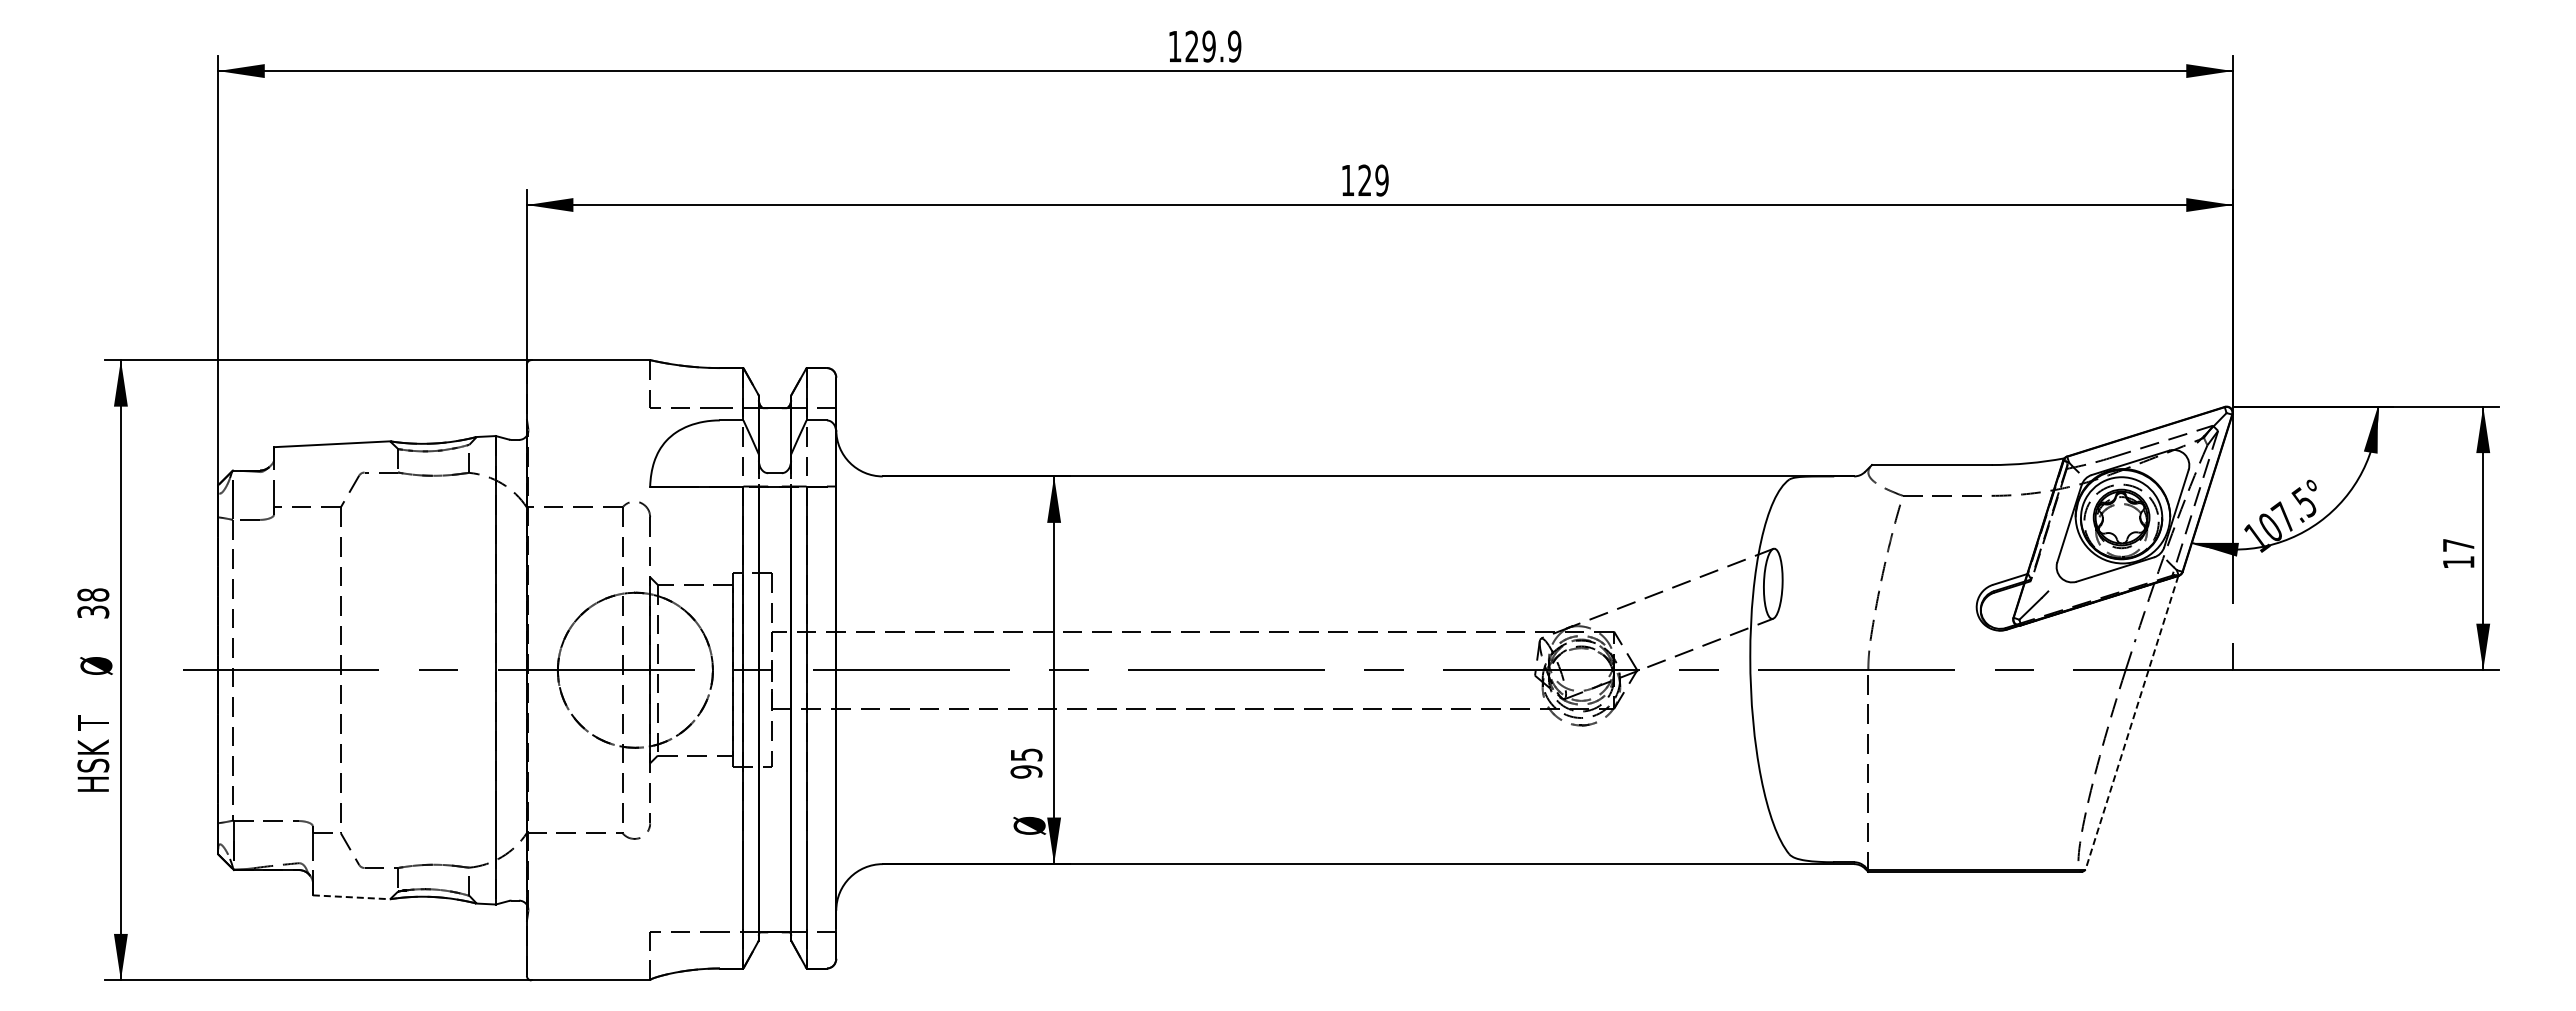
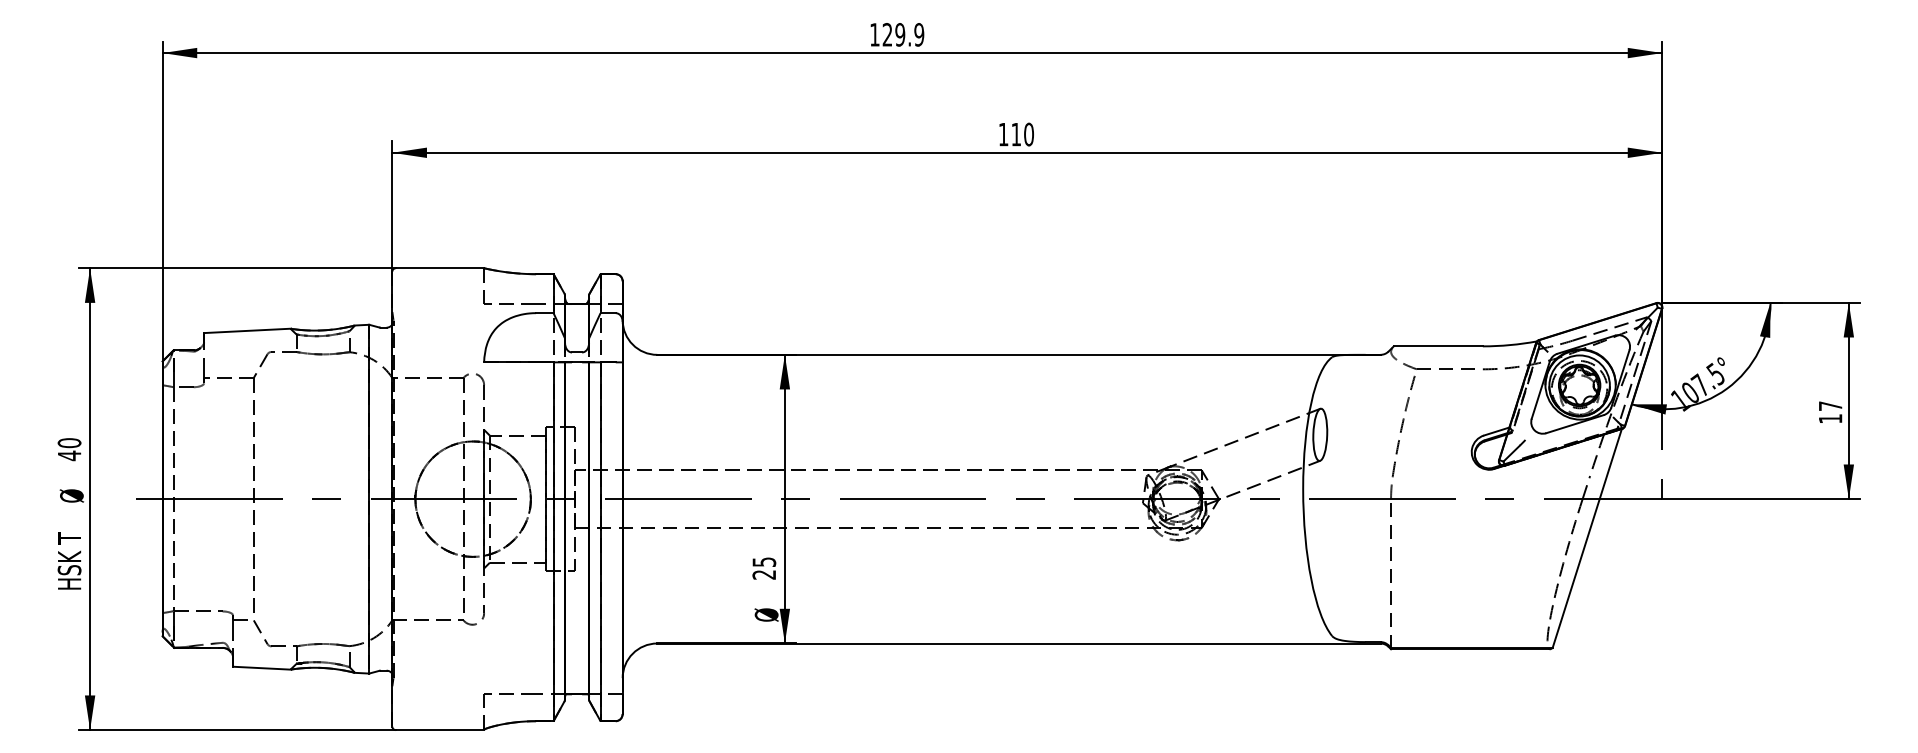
text: (1373, 180) -> (1022, 134), 129 -> 110
text: (93, 603) -> (69, 449), 38 -> 40
line: (2131, 723) -> (1586, 538), dashed -> solid
text: (1026, 771) -> (764, 574), 95 -> 25
line: (352, 897) -> (262, 668), dashed -> solid

